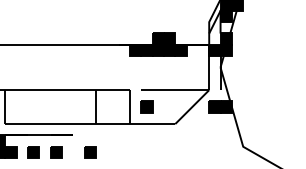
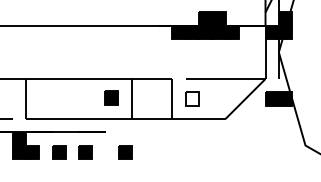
part: (78, 106) -> (111, 98), added
fill: (146, 106) -> (191, 98), removed

